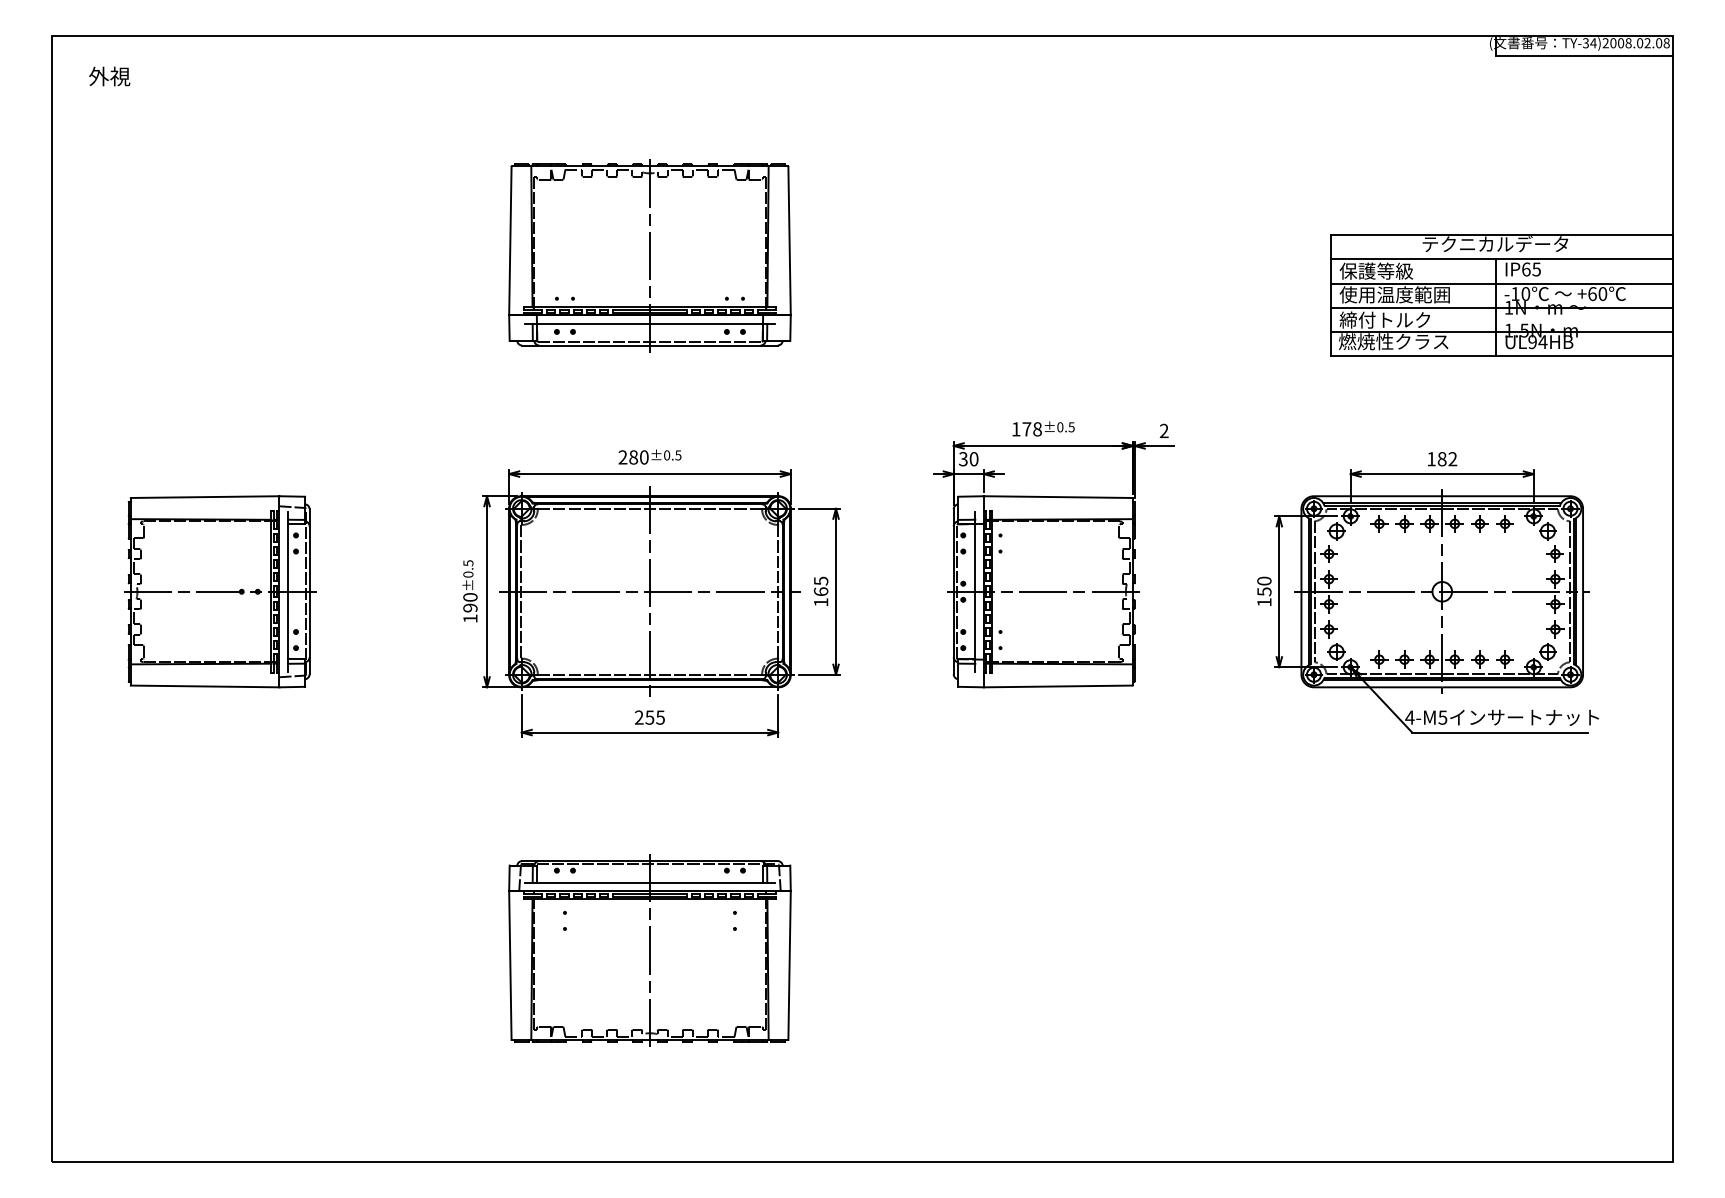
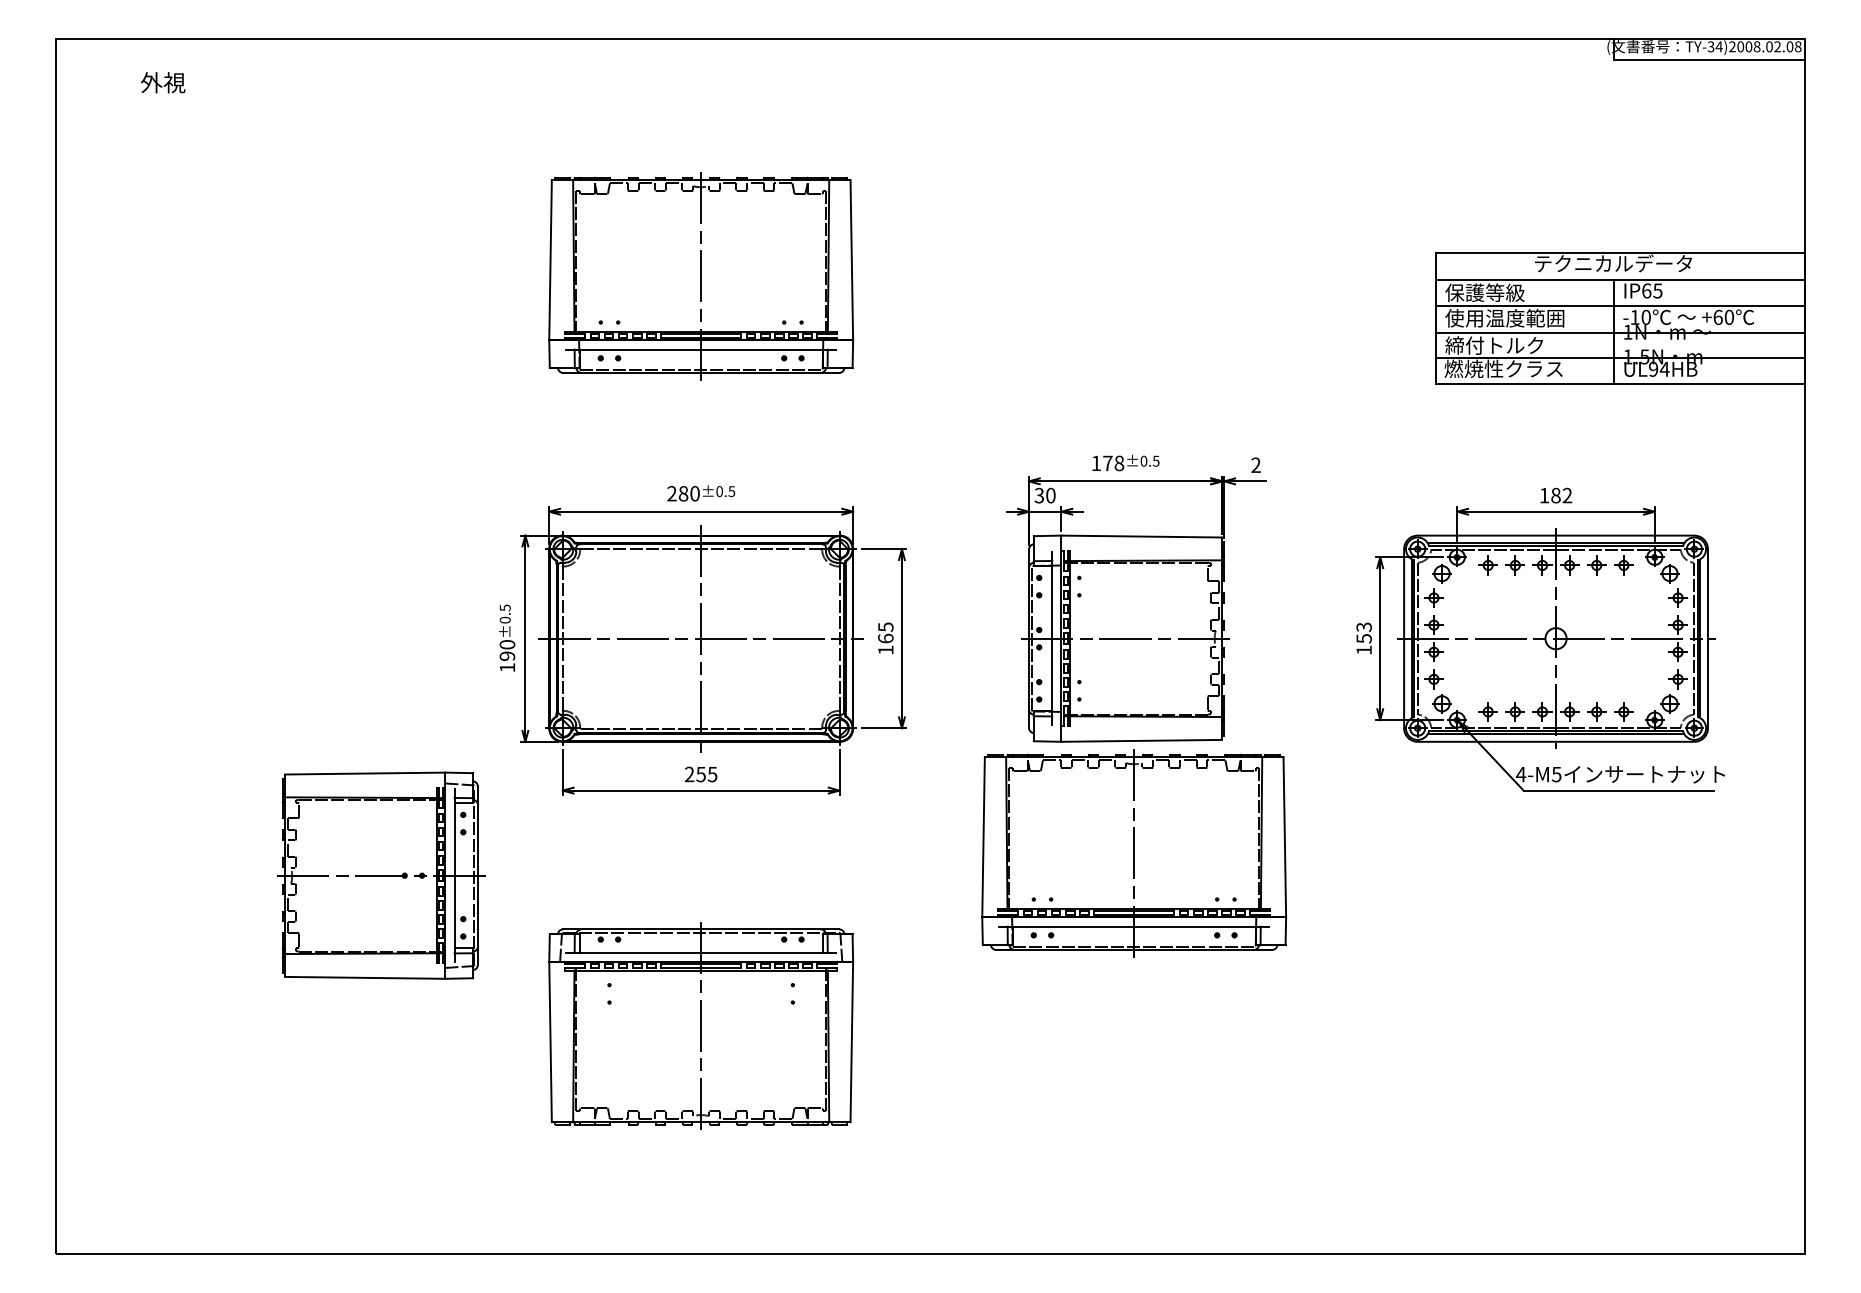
text: (109, 76) -> (163, 82), moved
text: (1263, 581) -> (1363, 627), 150 -> 153
part: (220, 591) -> (381, 875), moved
part: (1051, 790) -> (1134, 853), added

